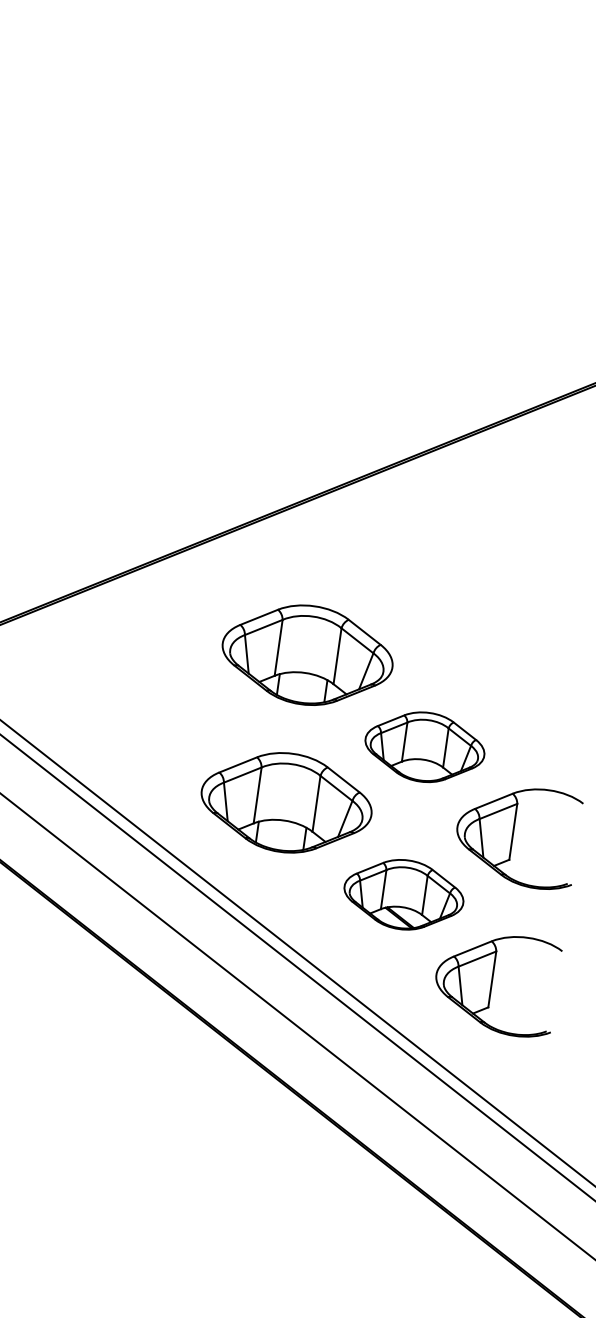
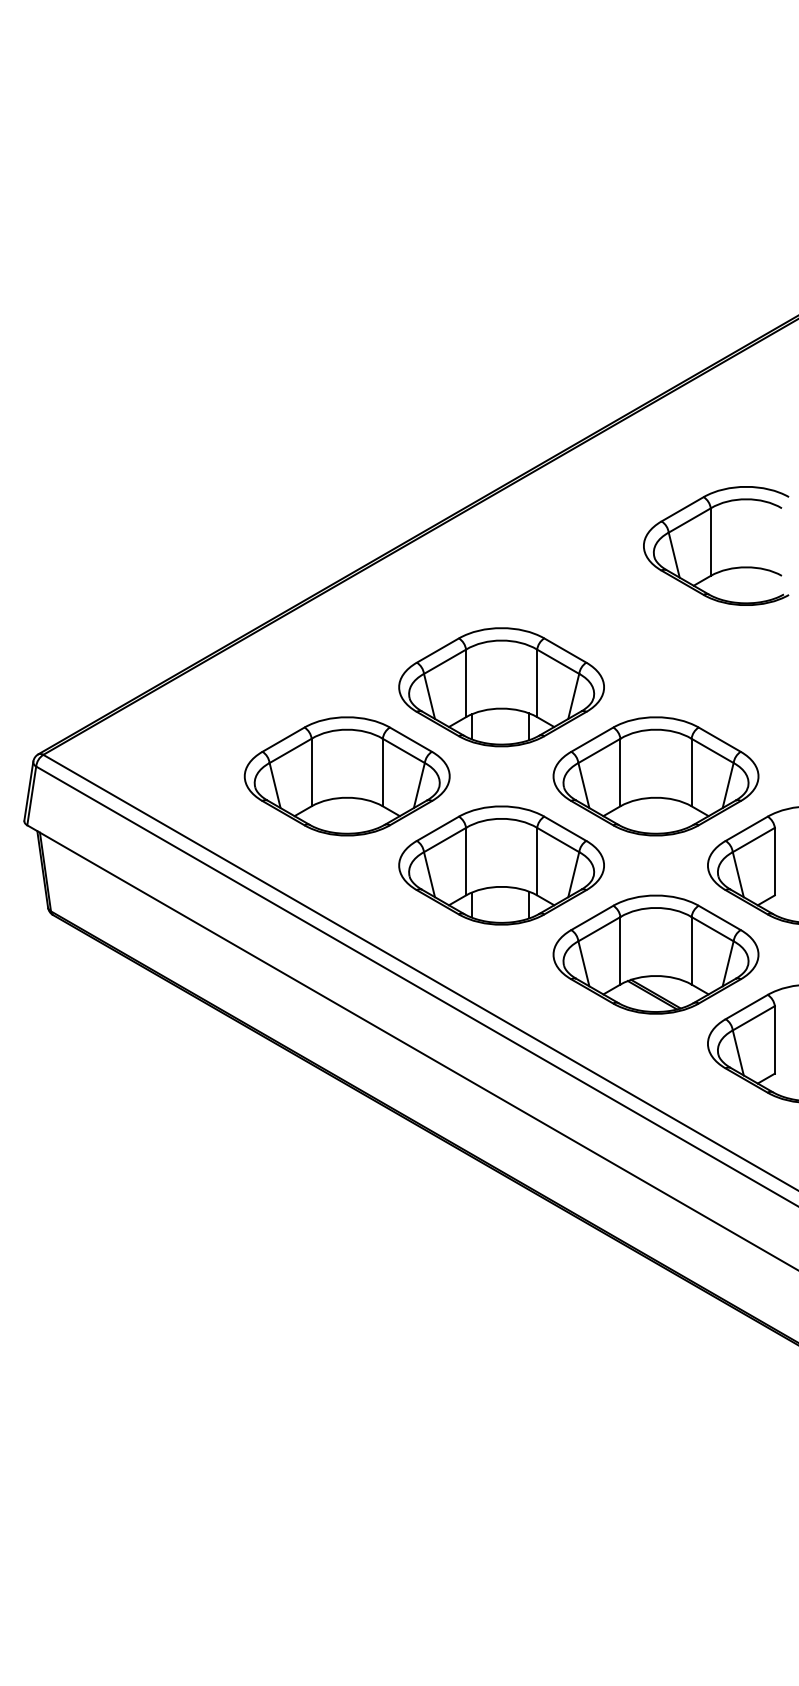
part: (502, 563) -> (716, 545), added
part: (168, 710) -> (346, 776), added
part: (424, 747) -> (655, 776), size x1.43
part: (403, 894) -> (655, 954), size x1.43

